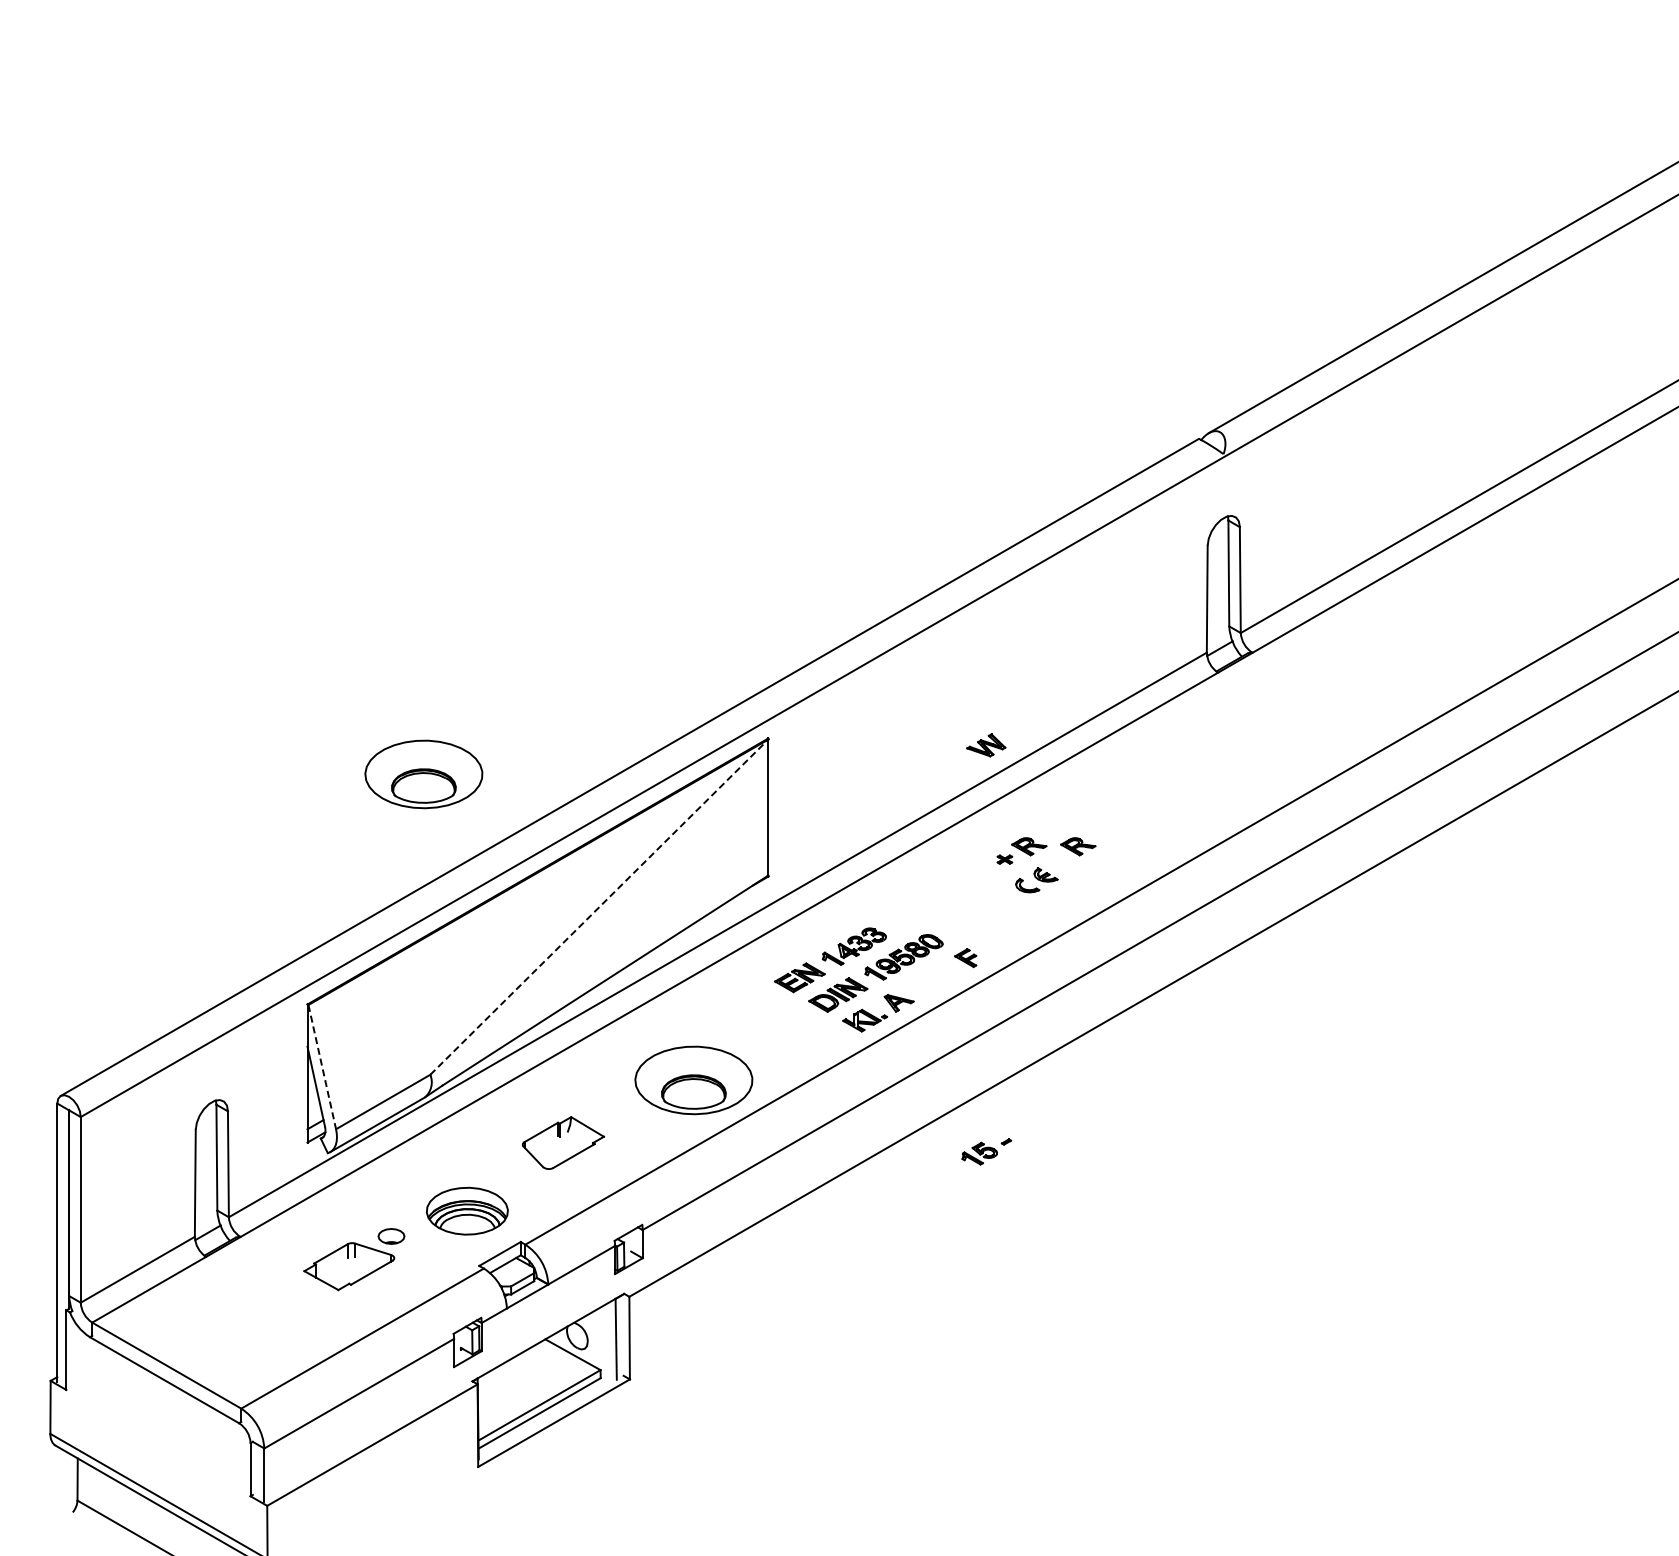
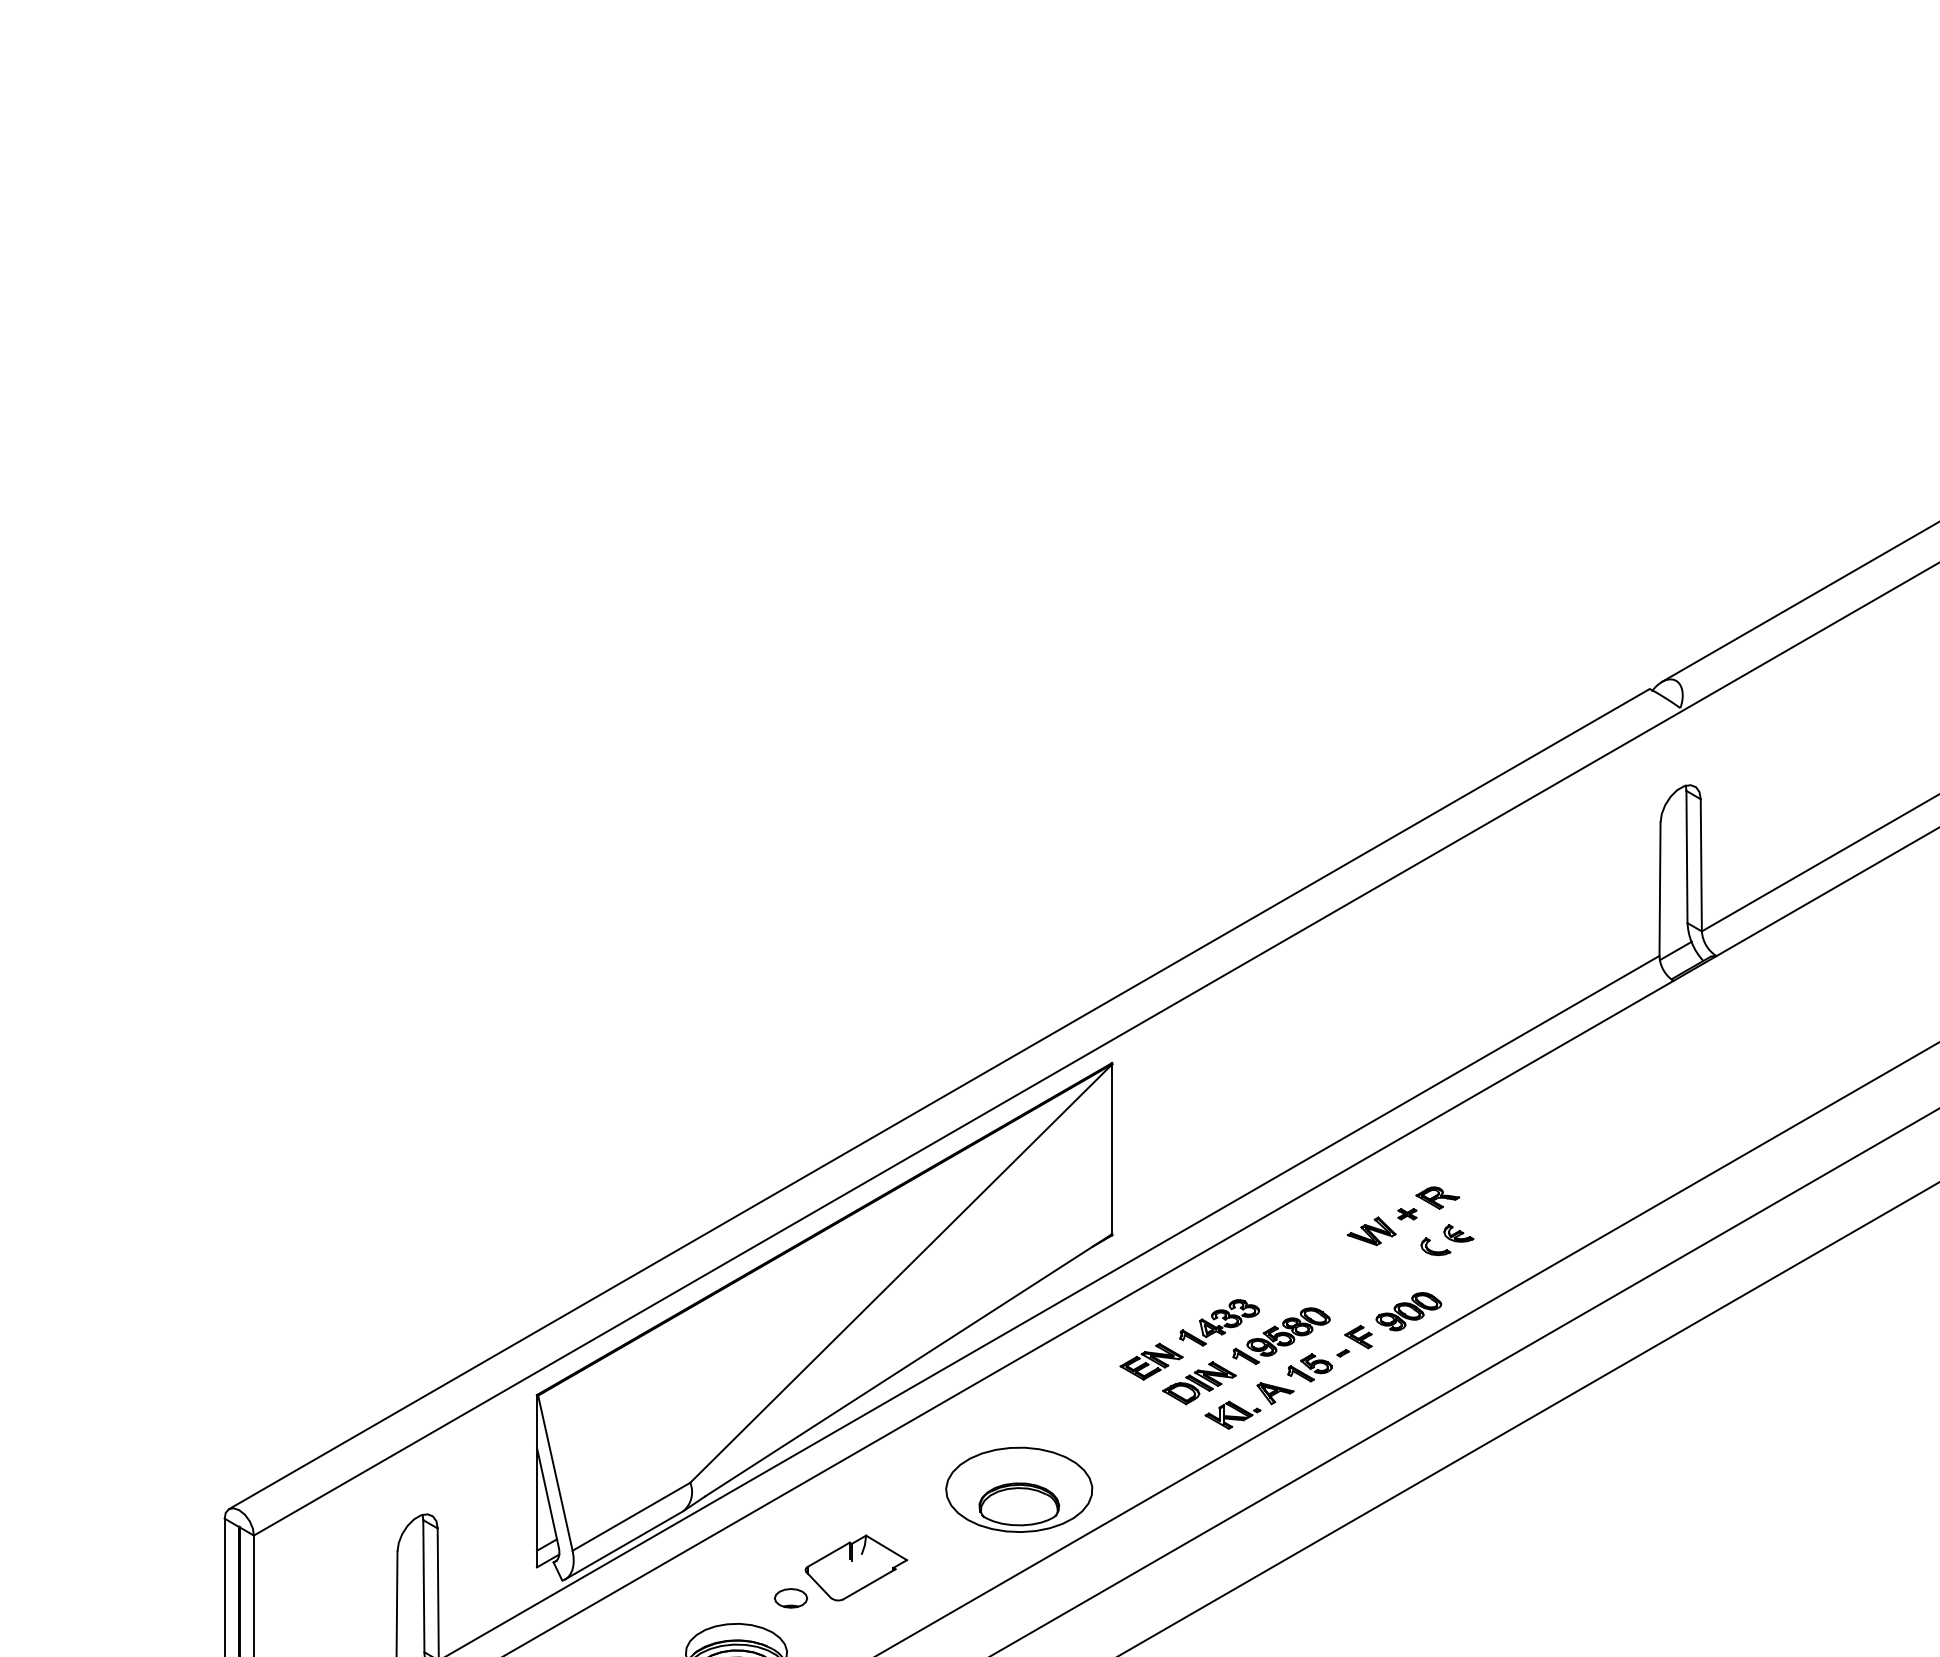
part: (986, 745) -> (1371, 1231), moved
part: (423, 774) -> (681, 1107), removed
part: (1078, 846) -> (1499, 1197), removed
line: (599, 906) -> (901, 1272), dashed -> solid
part: (1005, 937) -> (1408, 1311), added
line: (322, 1067) -> (555, 1473), dashed -> solid
part: (986, 1151) -> (1318, 1365), moved
part: (510, 1167) -> (790, 1598), added

